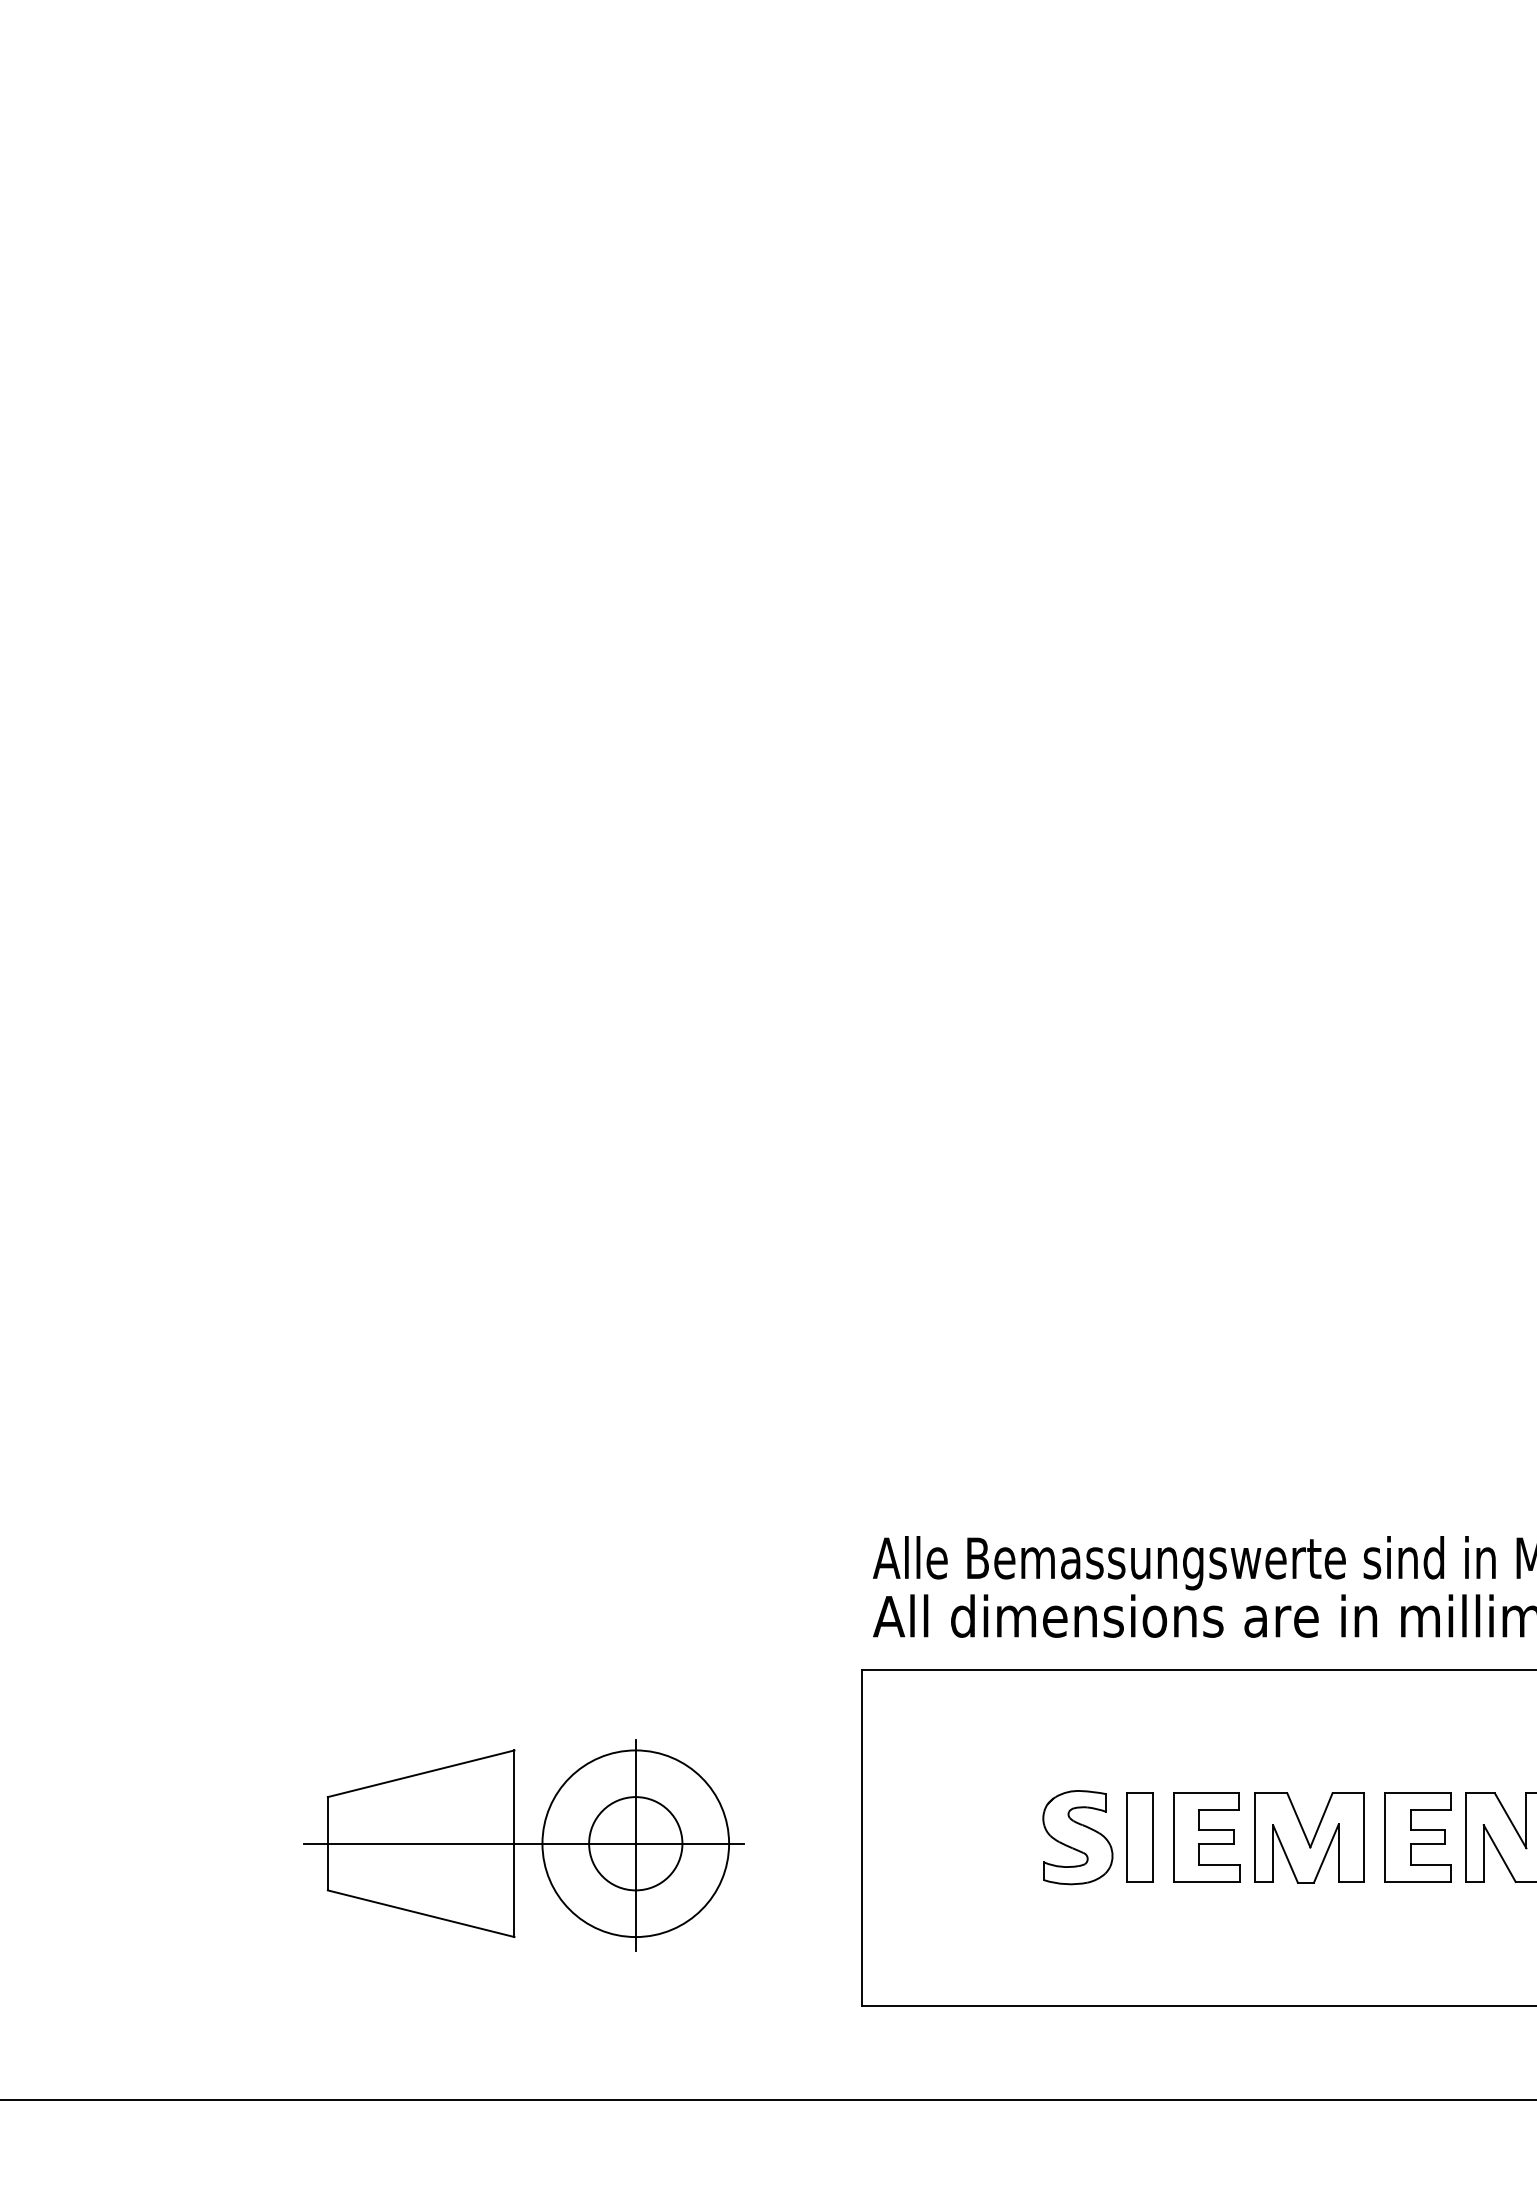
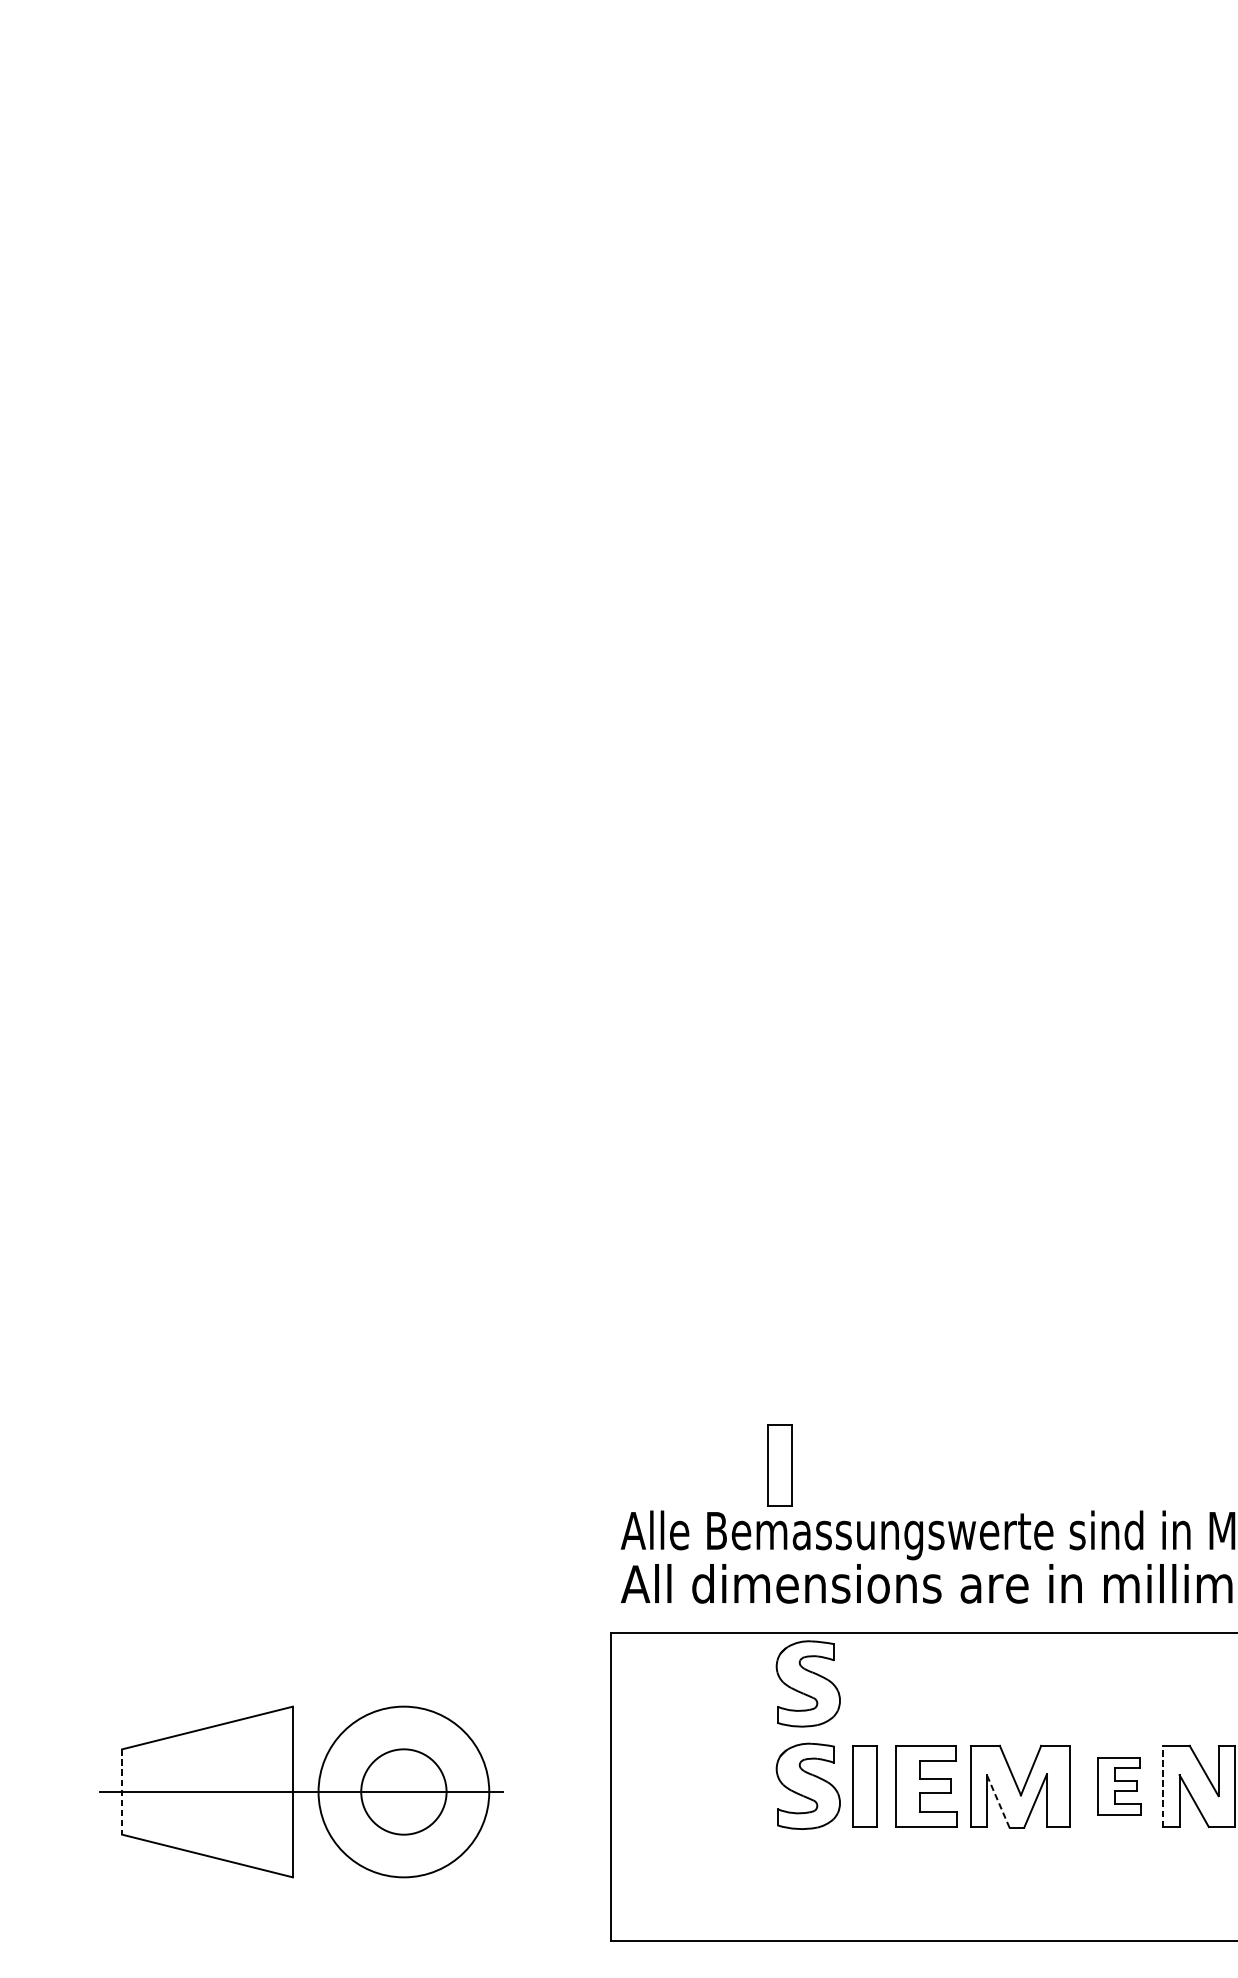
part: (1046, 1486) -> (779, 1465), added
part: (1077, 1725) -> (807, 1683), added
part: (1417, 1837) -> (1118, 1786), size x0.7
line: (1466, 1837) -> (1163, 1786), solid -> dashed
line: (327, 1843) -> (121, 1791), solid -> dashed
line: (635, 1844) -> (403, 1792), removed
line: (1285, 1853) -> (998, 1800), solid -> dashed

